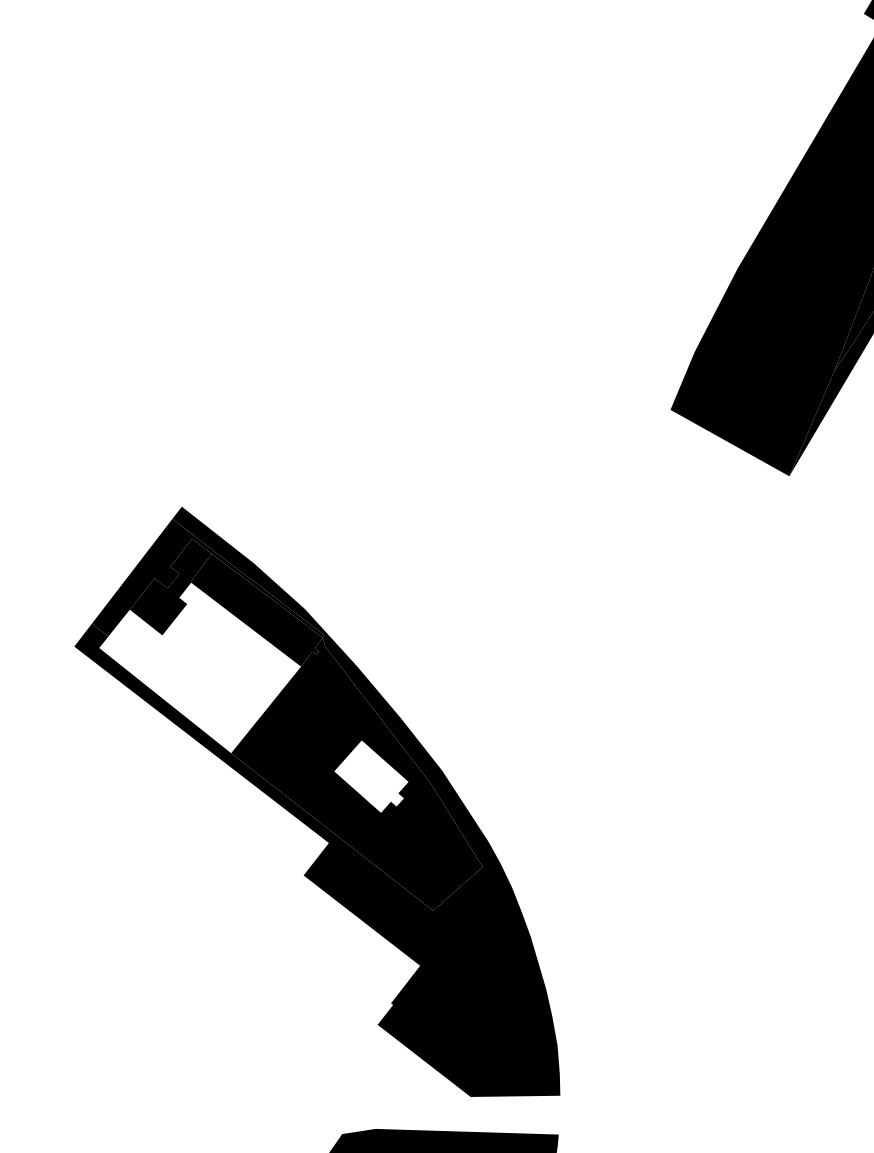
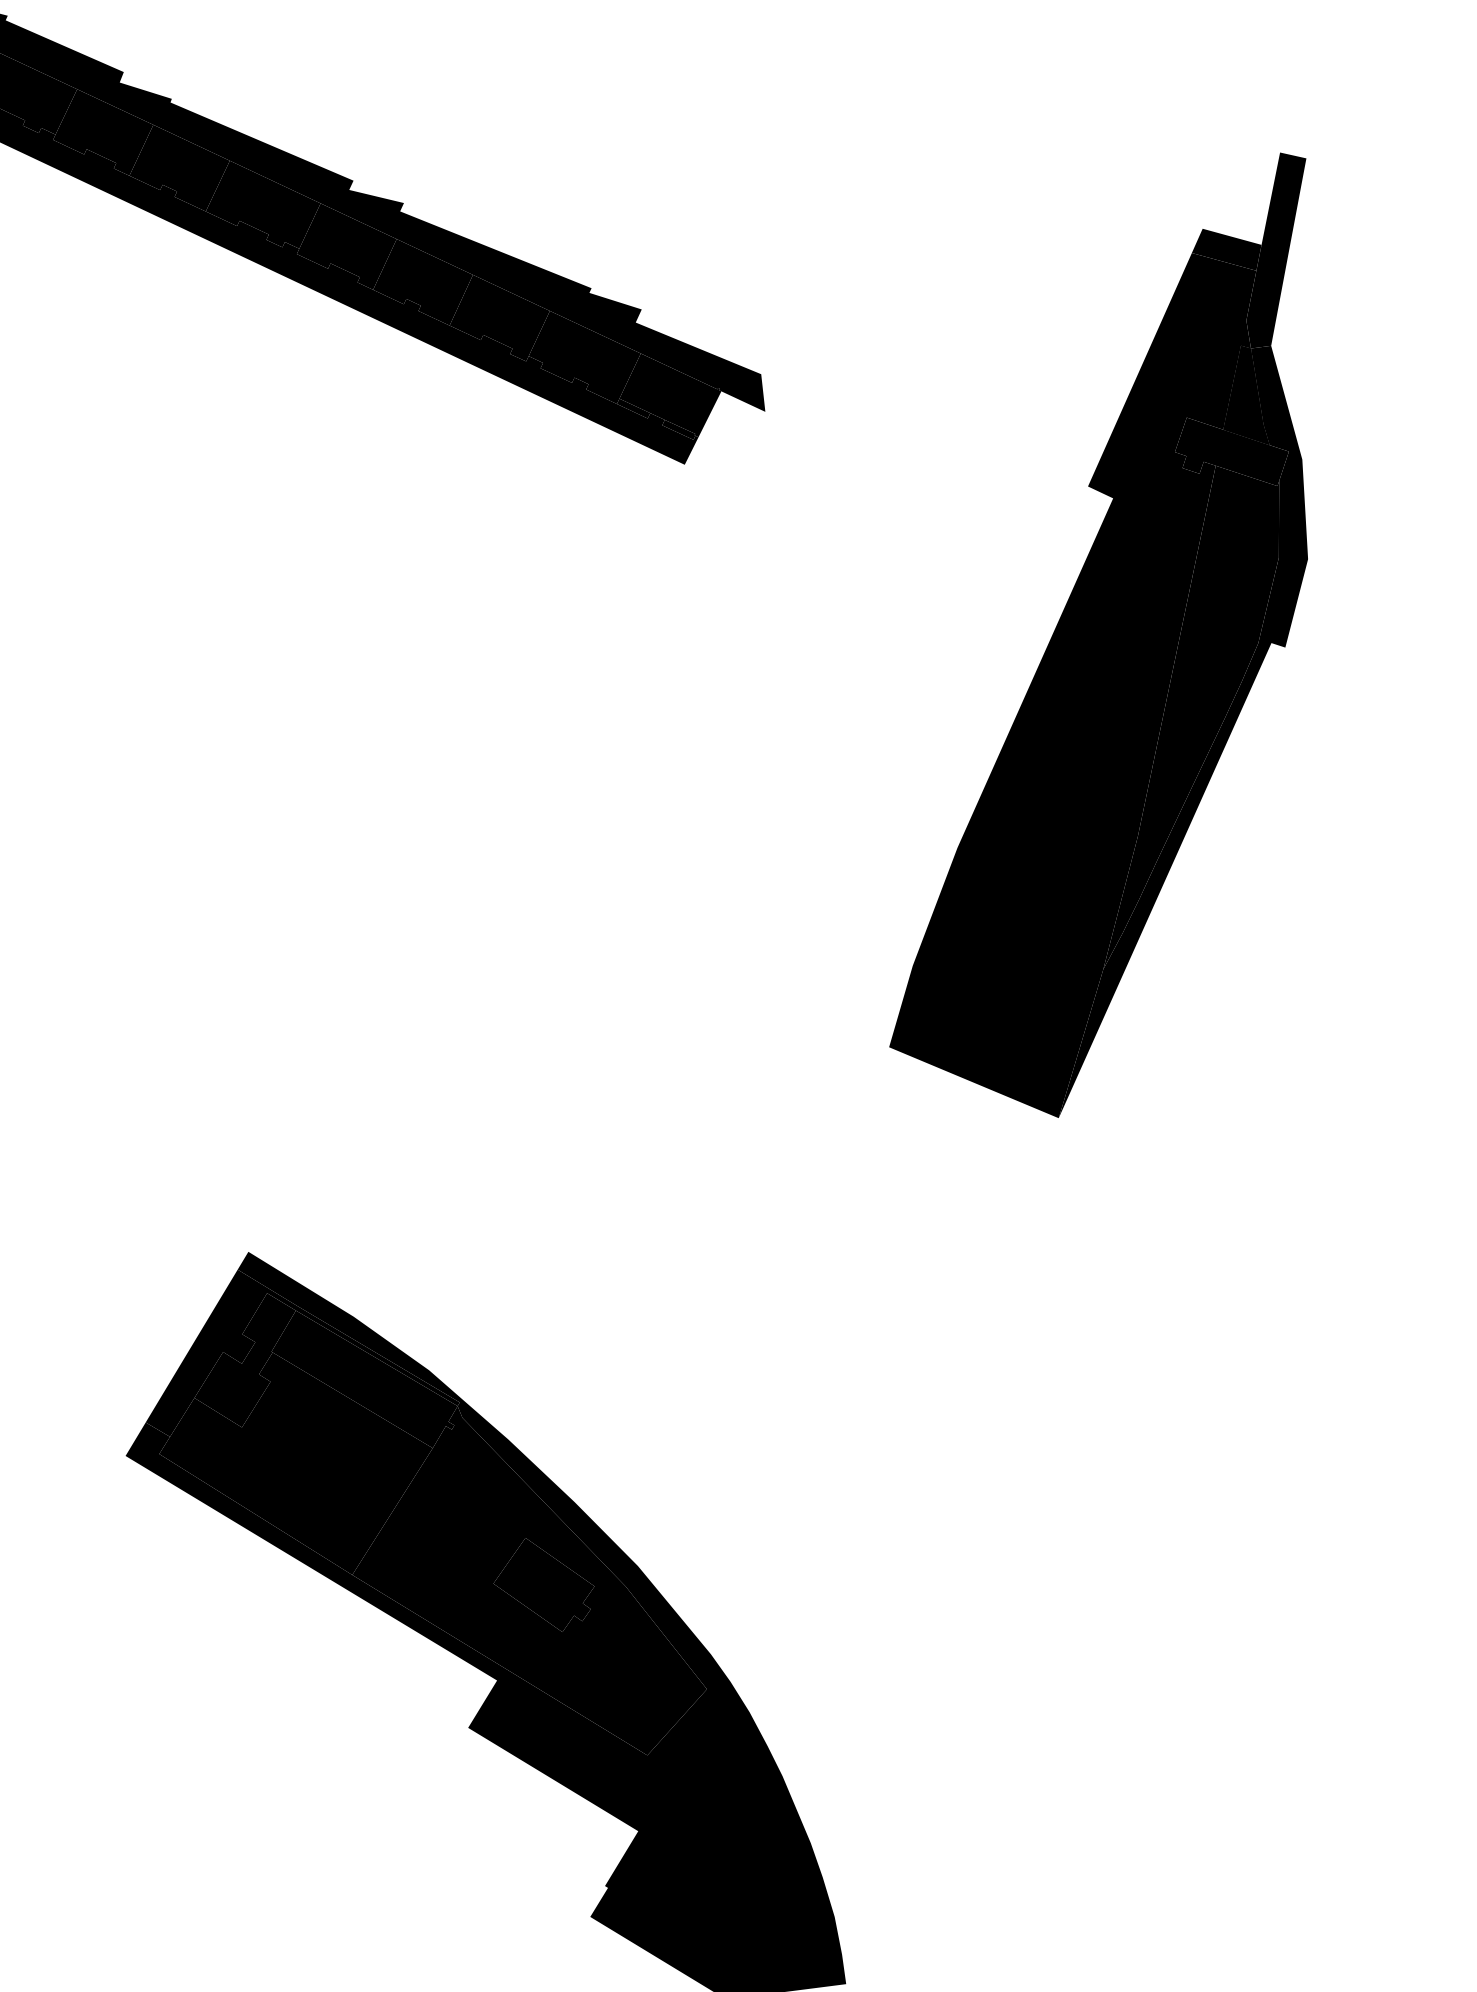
fill: (198, 666) -> (295, 1463), added
fill: (371, 776) -> (543, 1584), added

